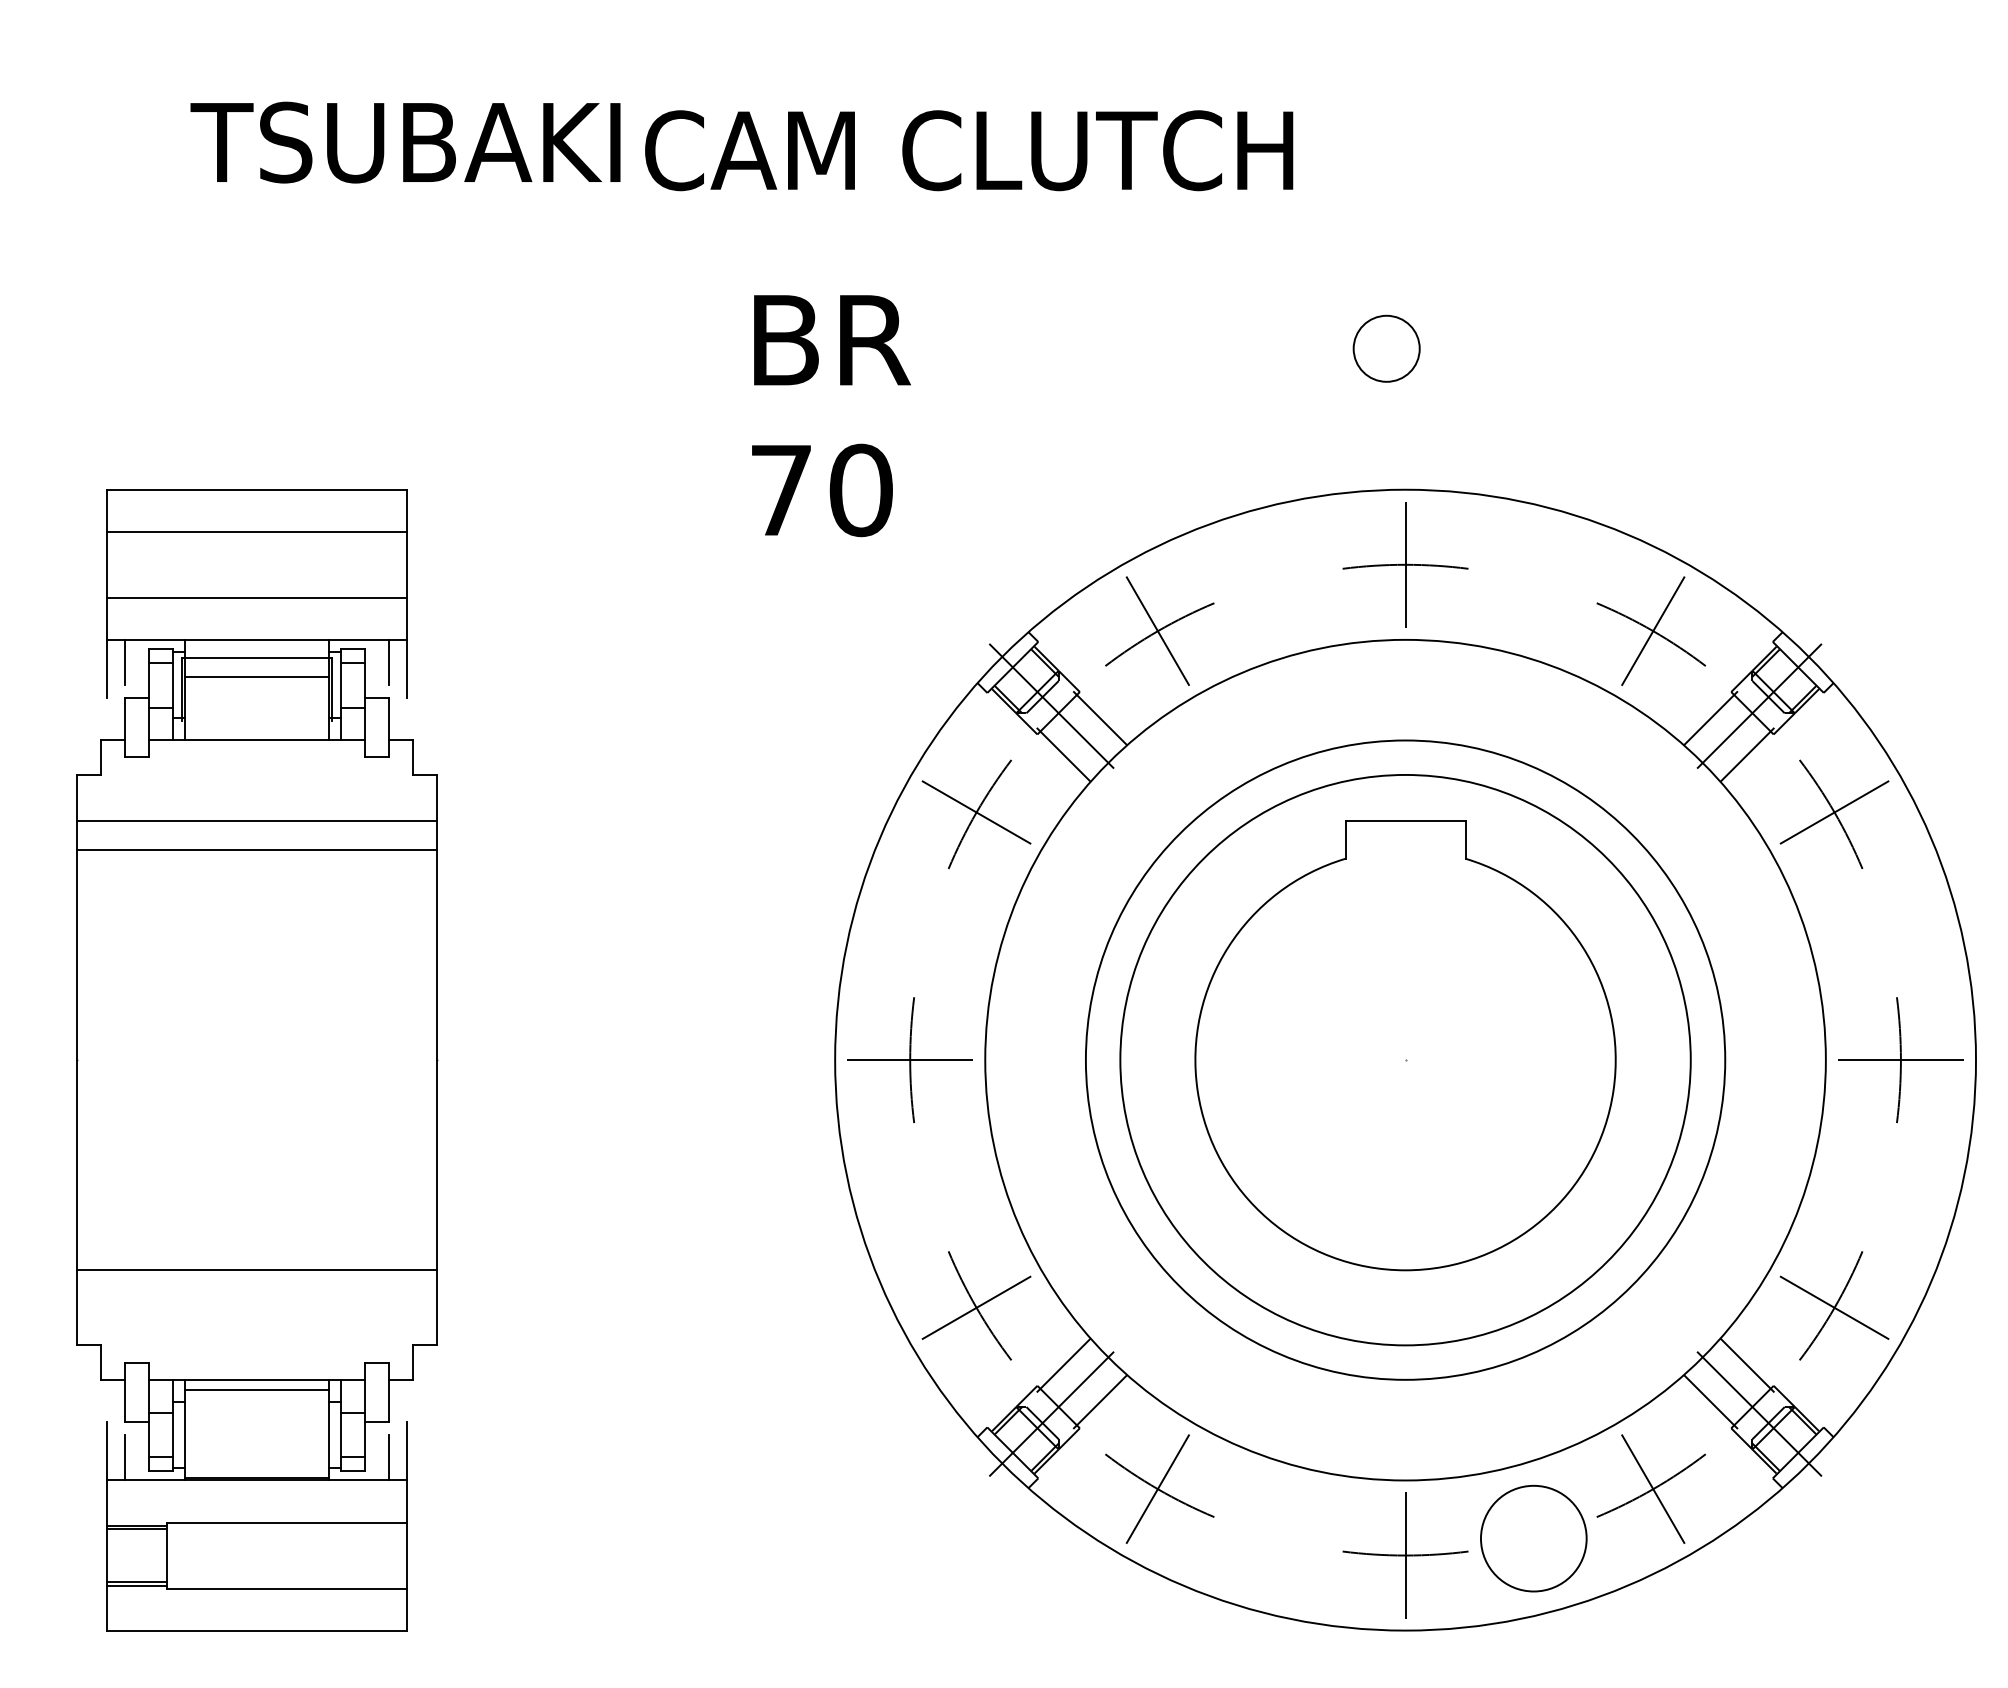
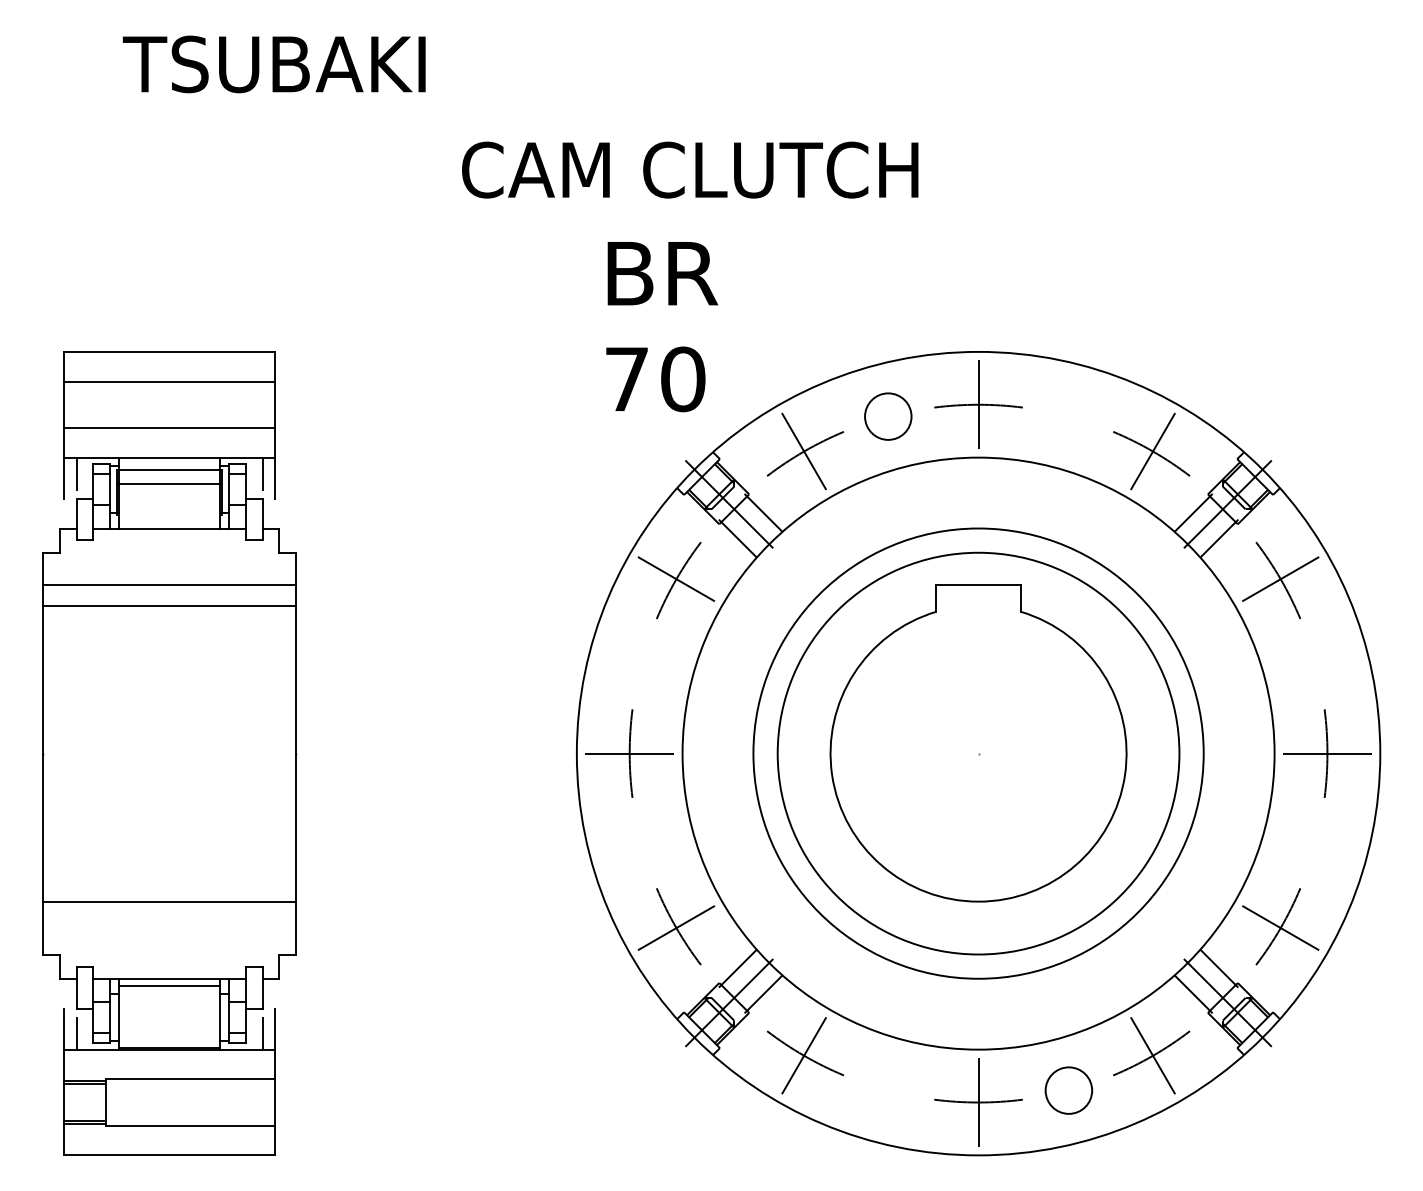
text: (404, 142) -> (273, 64), moved
text: (969, 149) -> (690, 169), moved
circle: (1387, 348) -> (888, 416), moved
text: (831, 416) -> (662, 327), moved
circle: (1533, 1538) -> (1068, 1090), size x0.62

